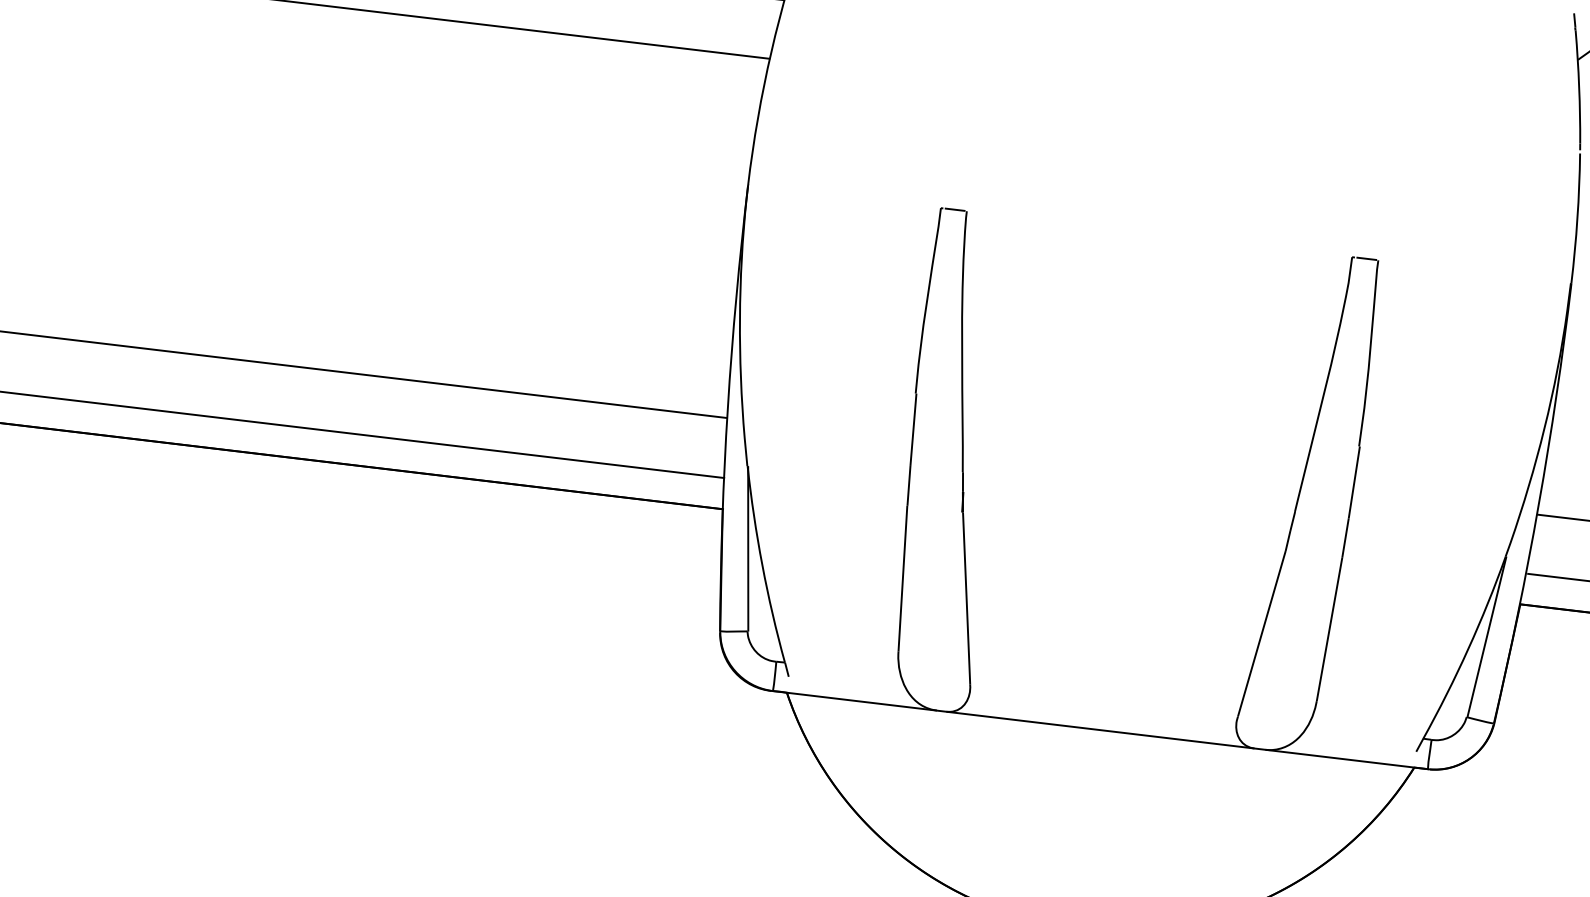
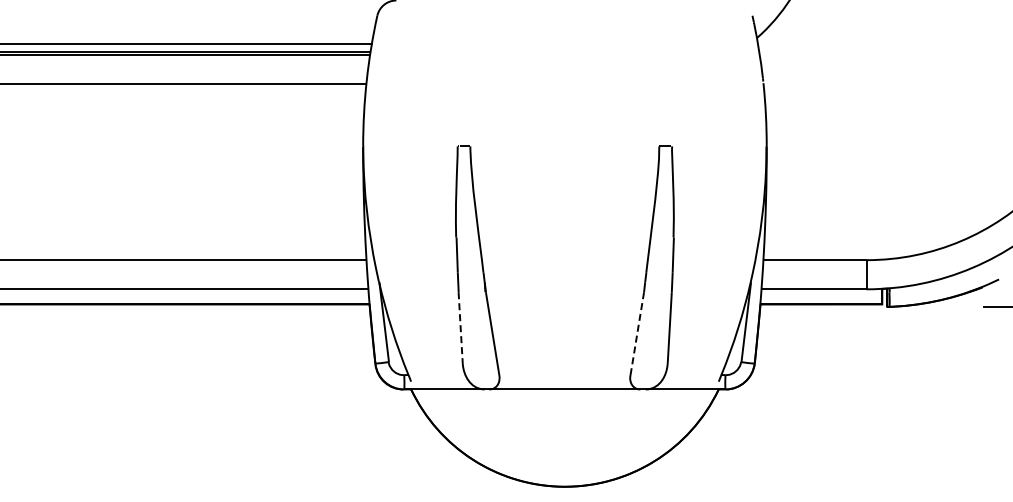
line: (902, 580) -> (460, 328), solid -> dashed
line: (1262, 633) -> (637, 333), solid -> dashed

